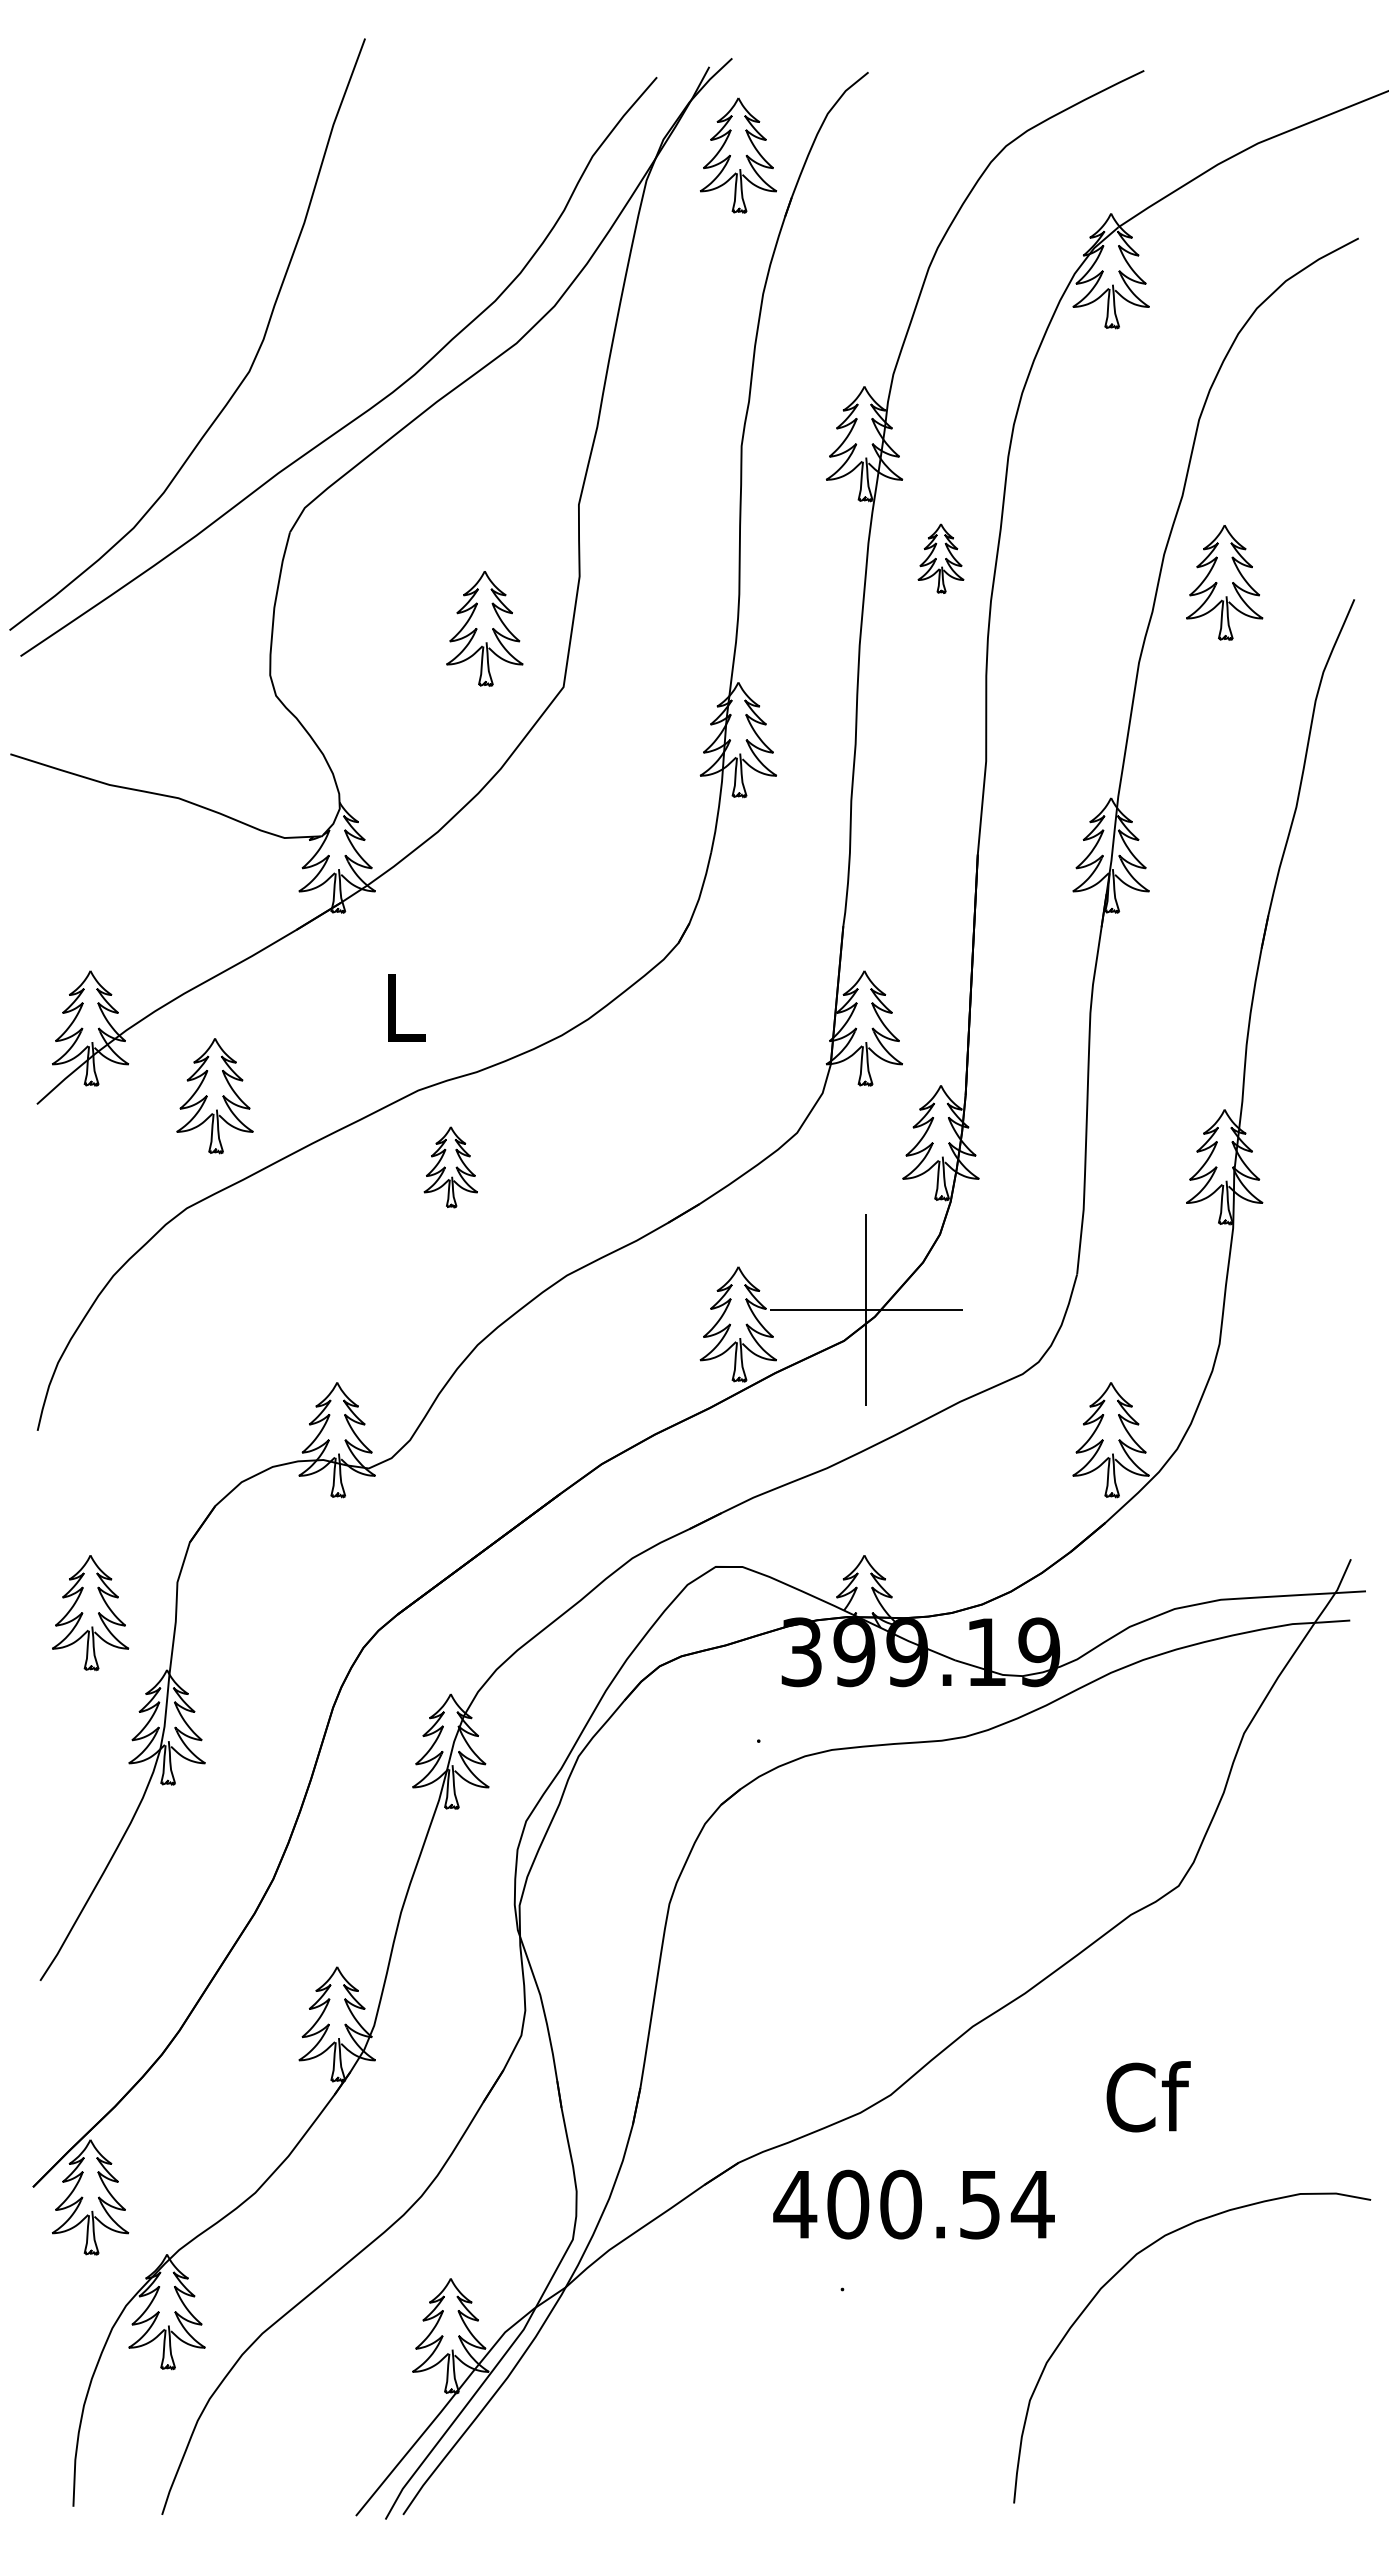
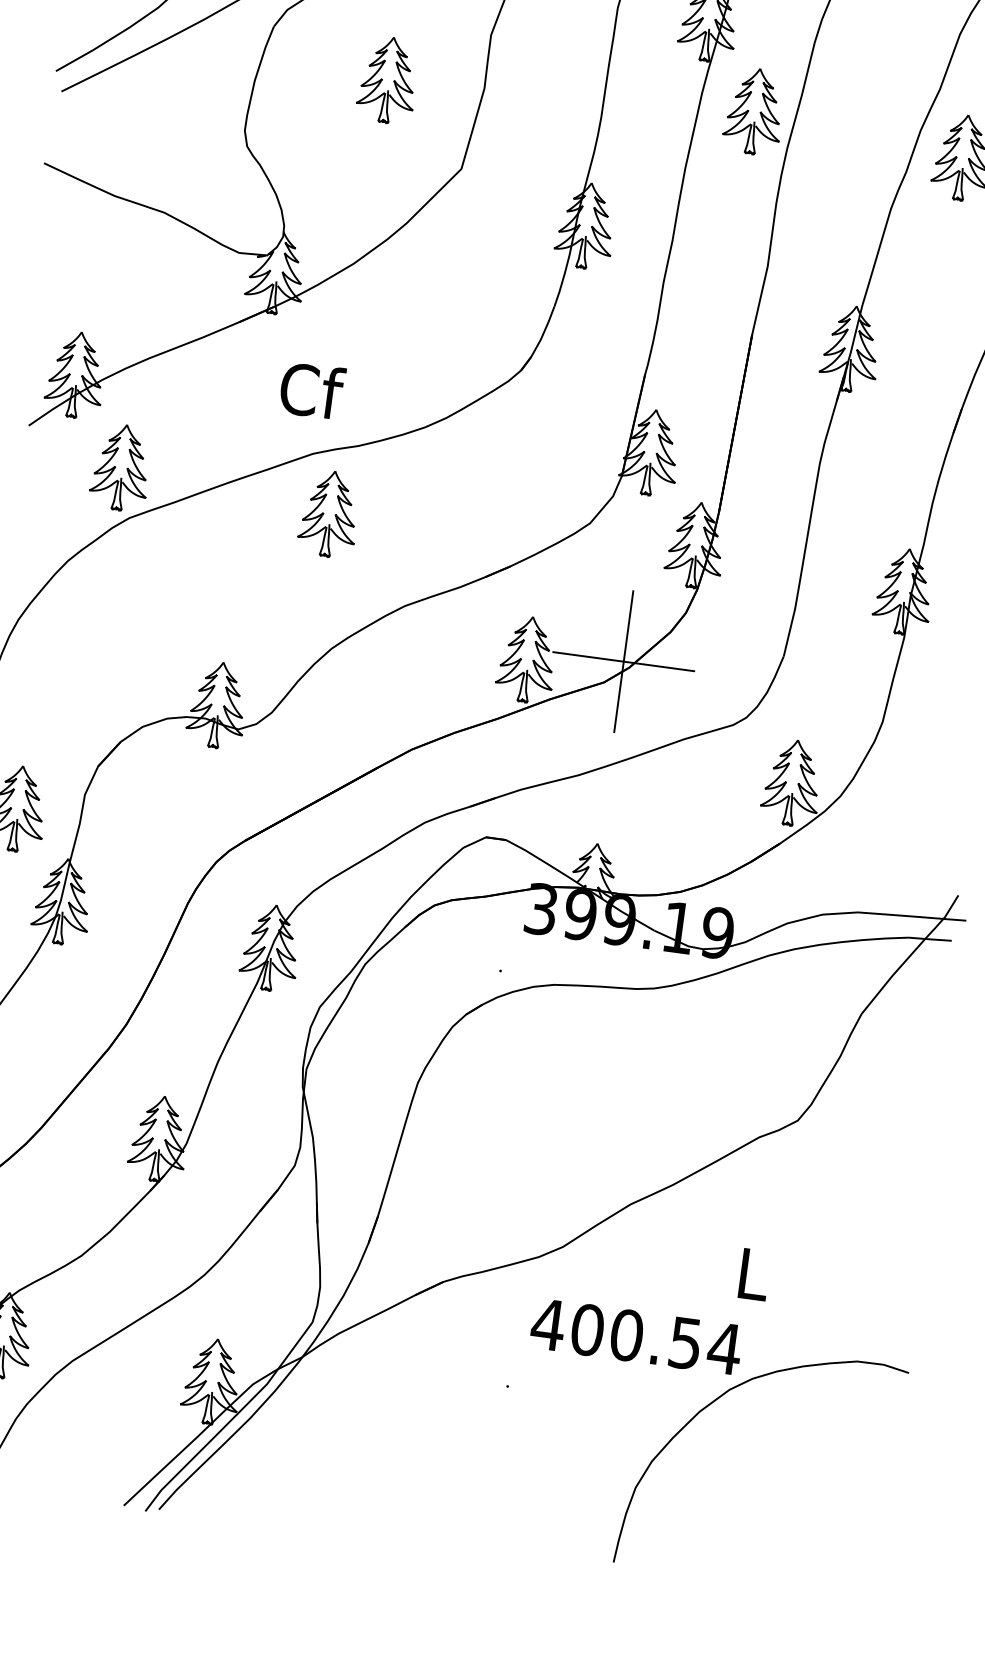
part: (940, 558) -> (754, 111), size x1.67
part: (484, 628) -> (388, 79), moved
text: (406, 1006) -> (312, 390), L -> Cf
part: (214, 1096) -> (120, 467), moved
part: (450, 1167) -> (329, 514), size x1.43
text: (1148, 2096) -> (754, 1273), Cf -> L
text: (913, 2204) -> (636, 1336), moved

